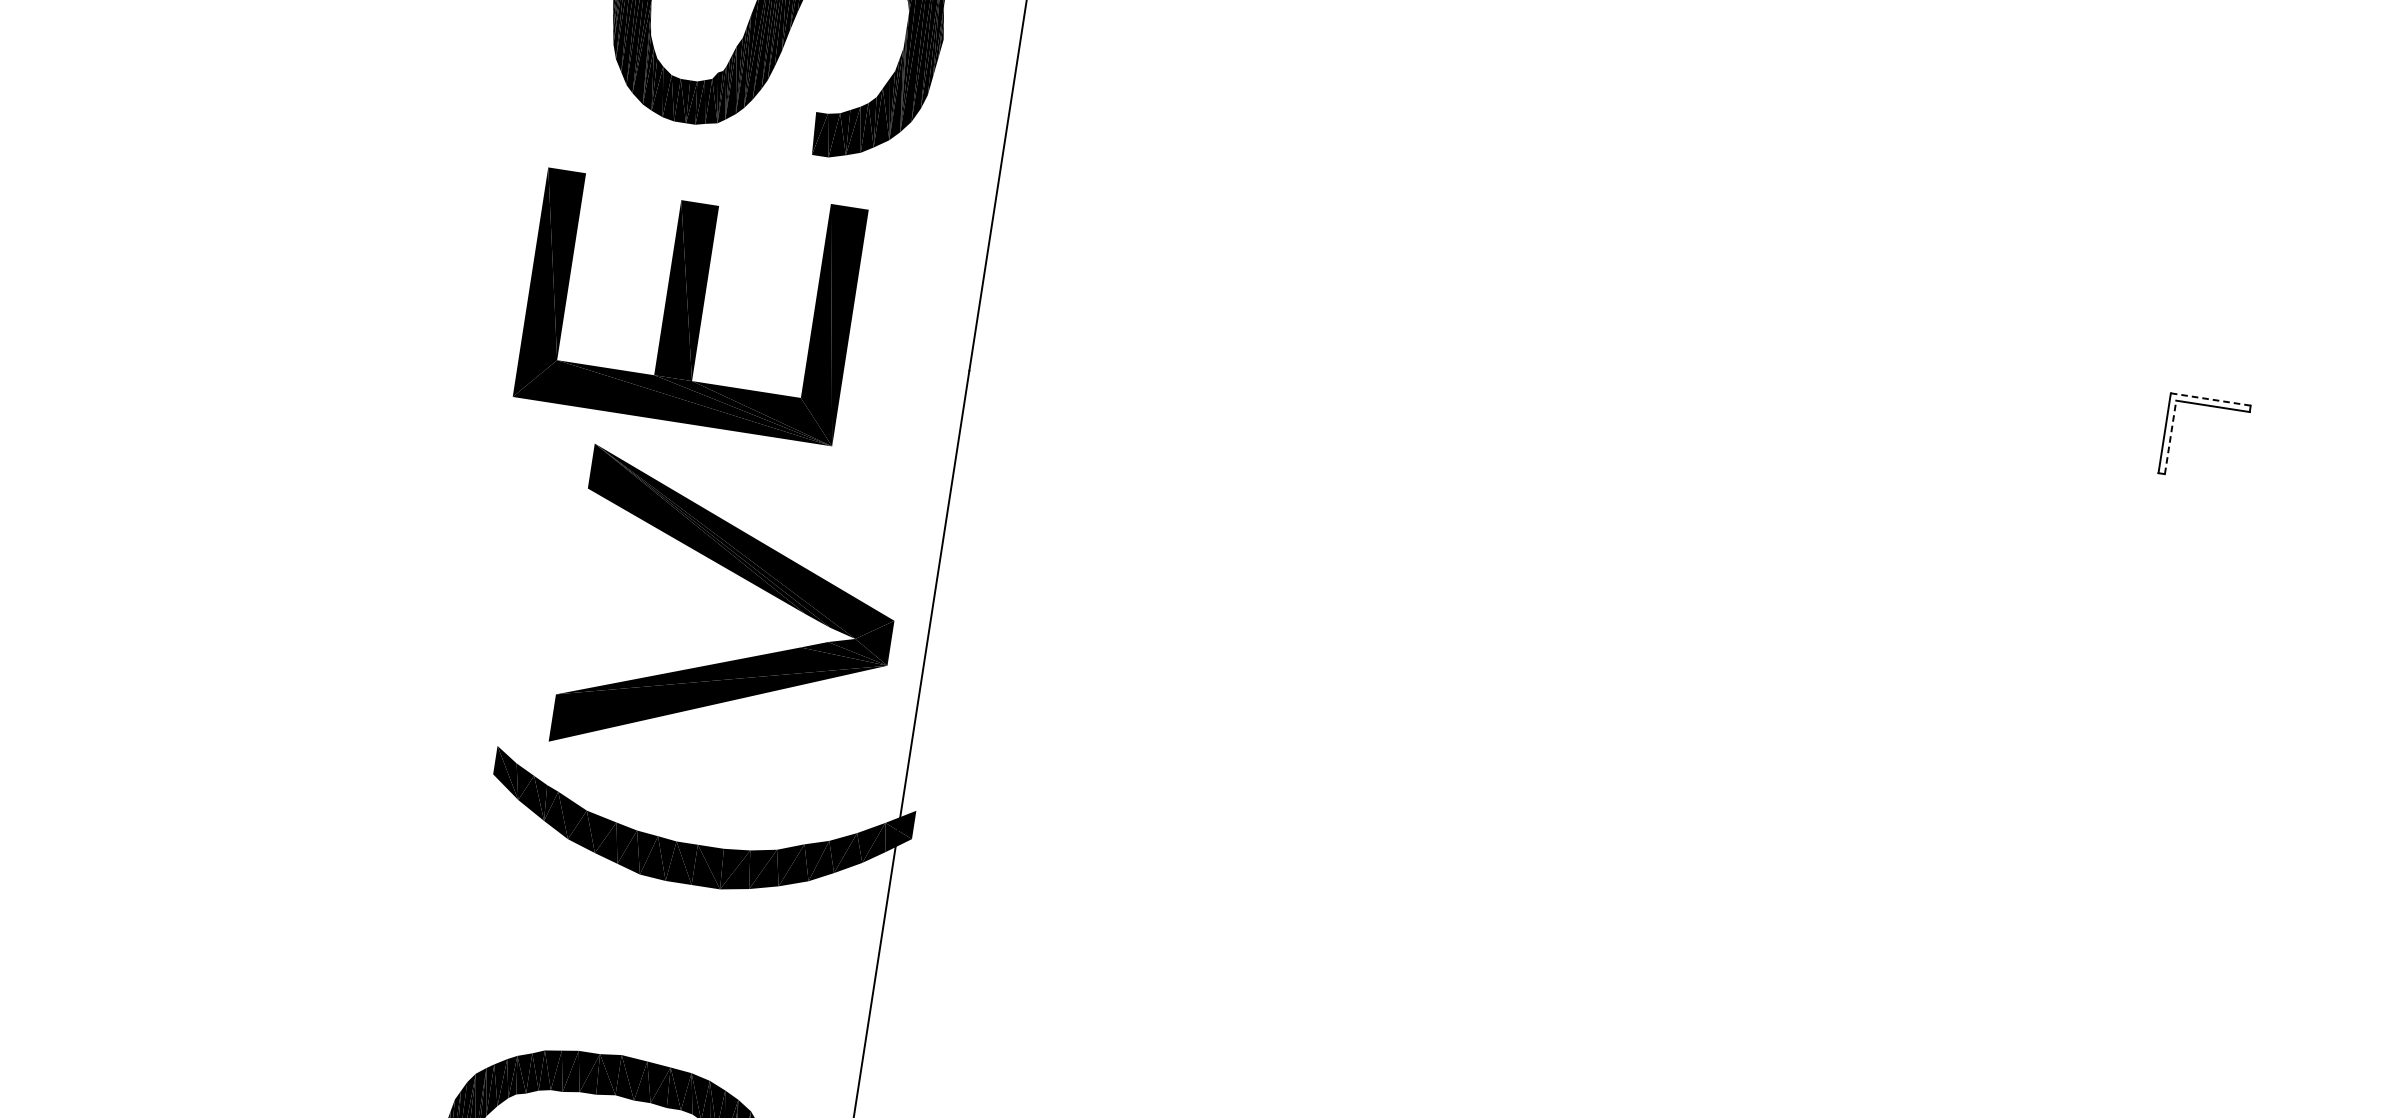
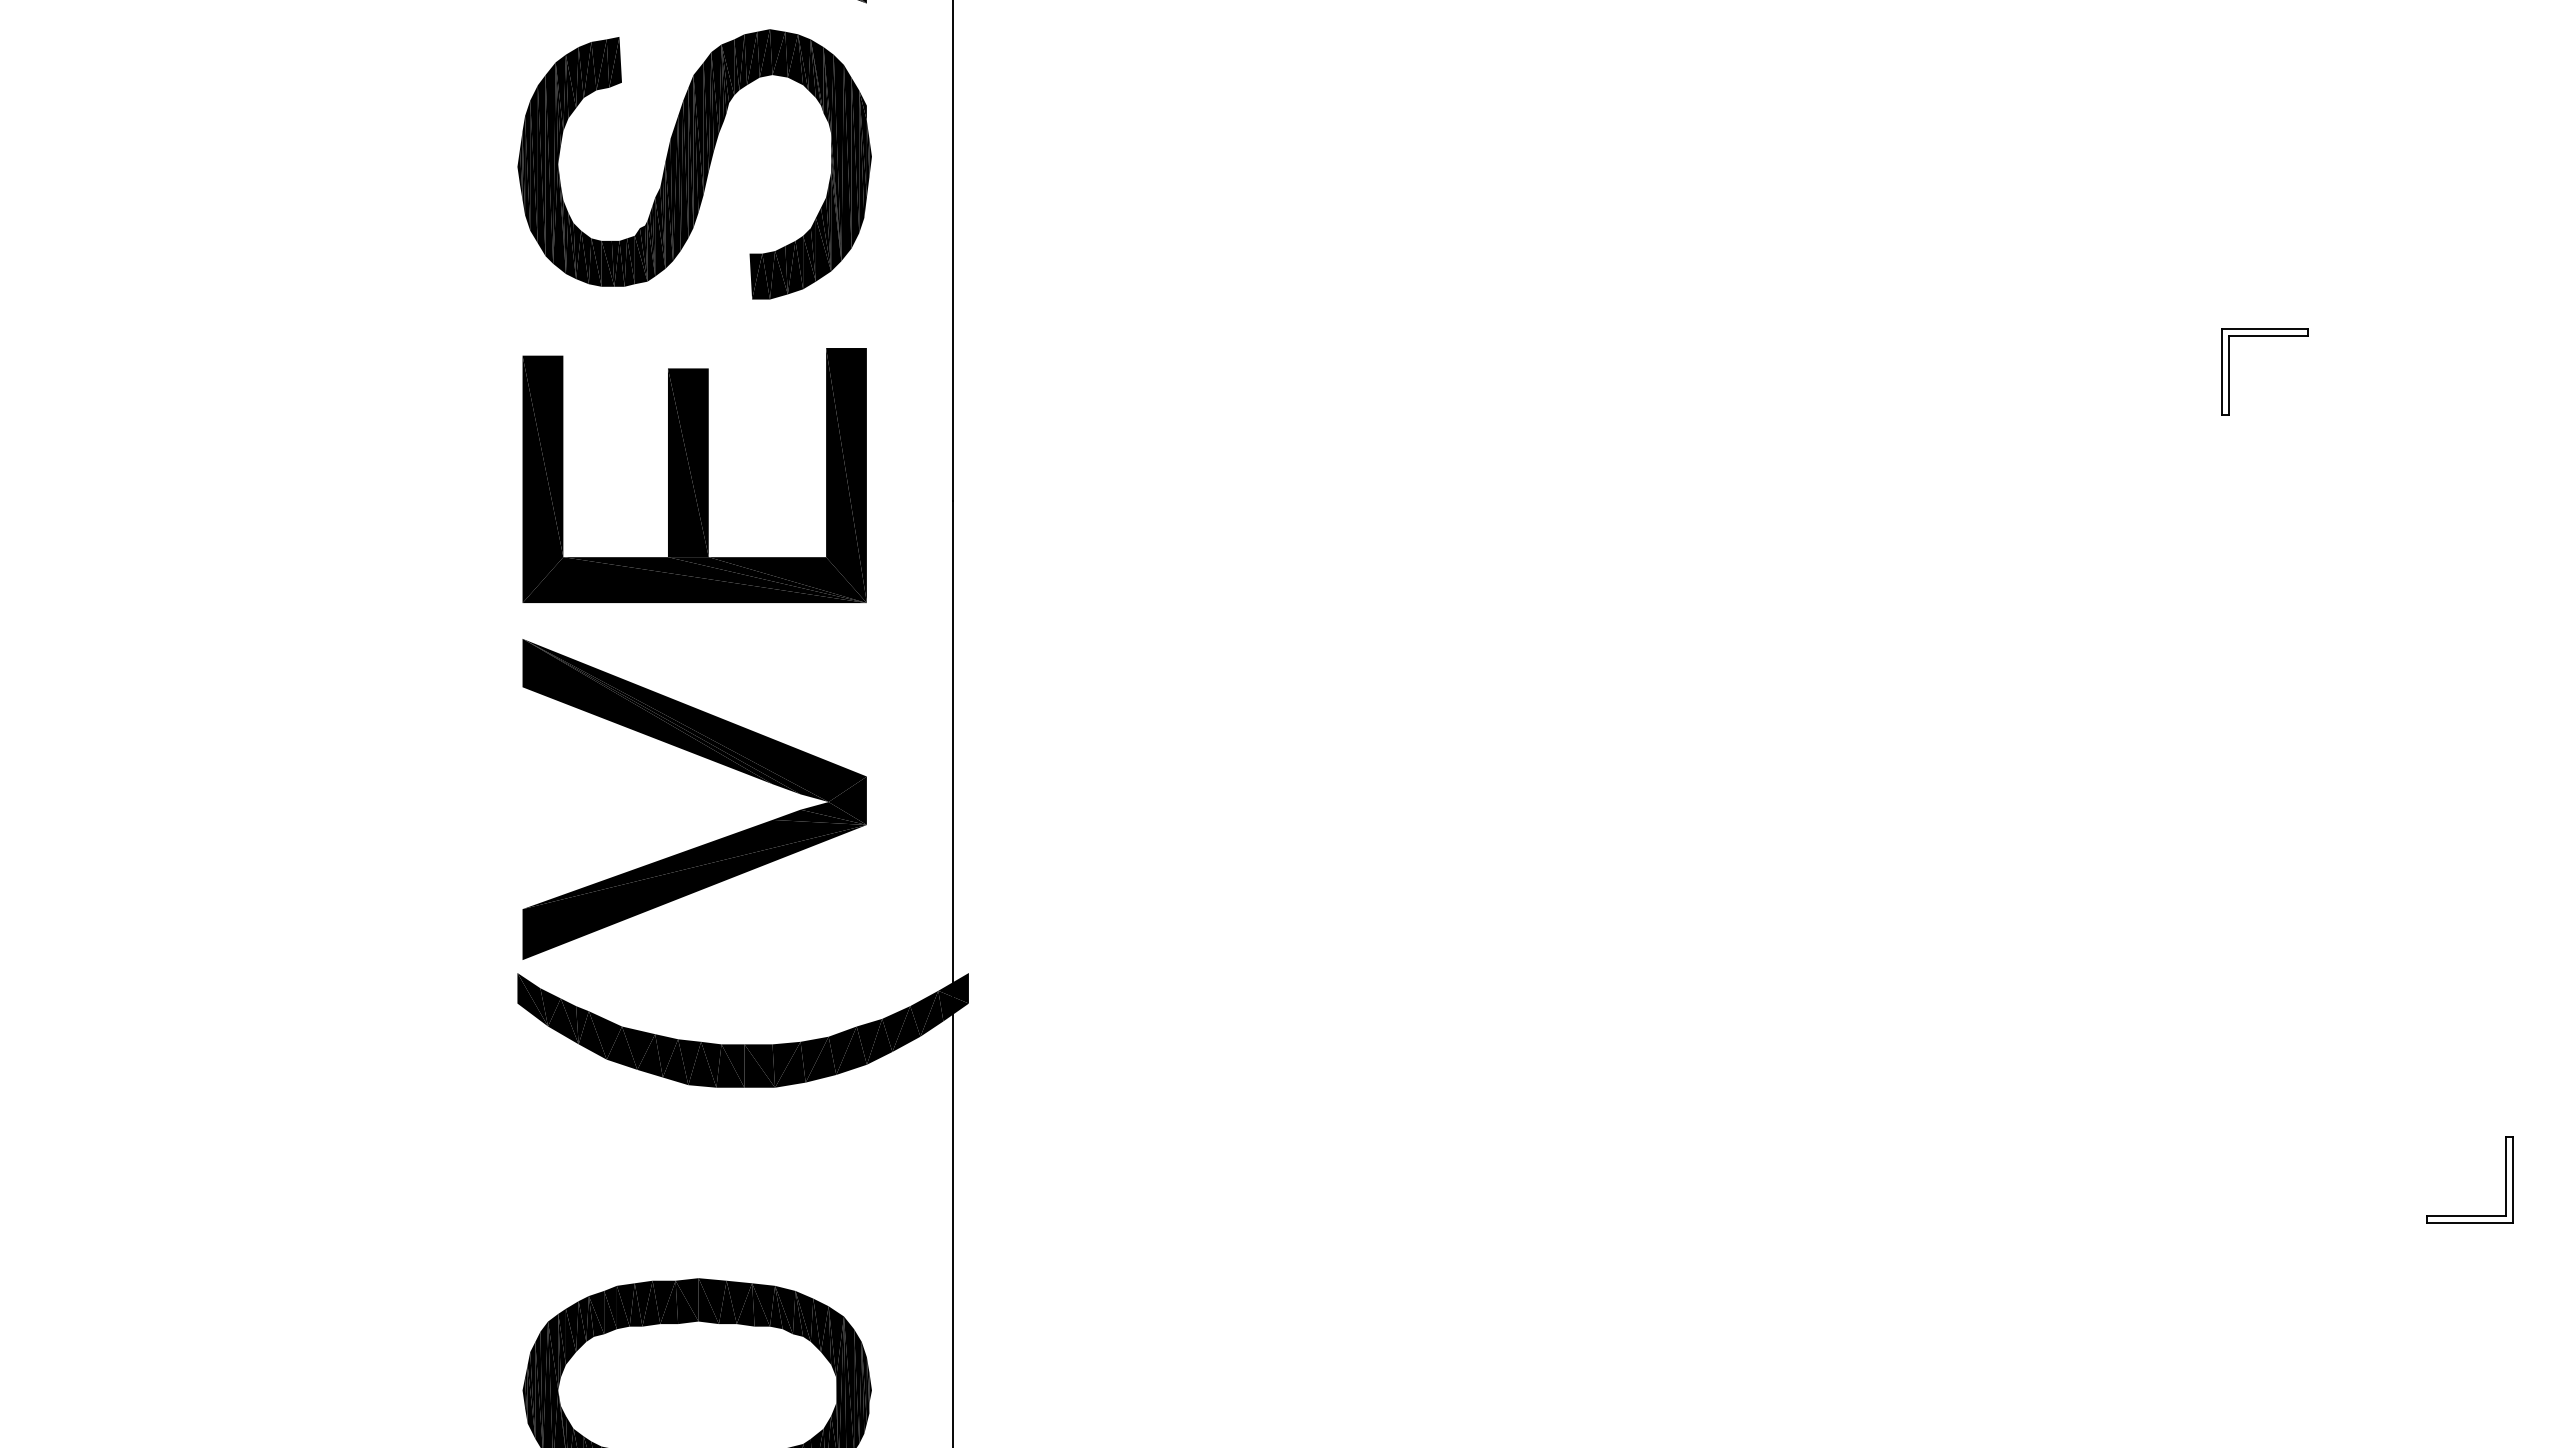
part: (690, 303) -> (694, 475), moved
line: (2210, 399) -> (2264, 329), dashed -> solid
line: (2170, 437) -> (2228, 375), dashed -> solid
part: (751, 583) -> (710, 760), moved

